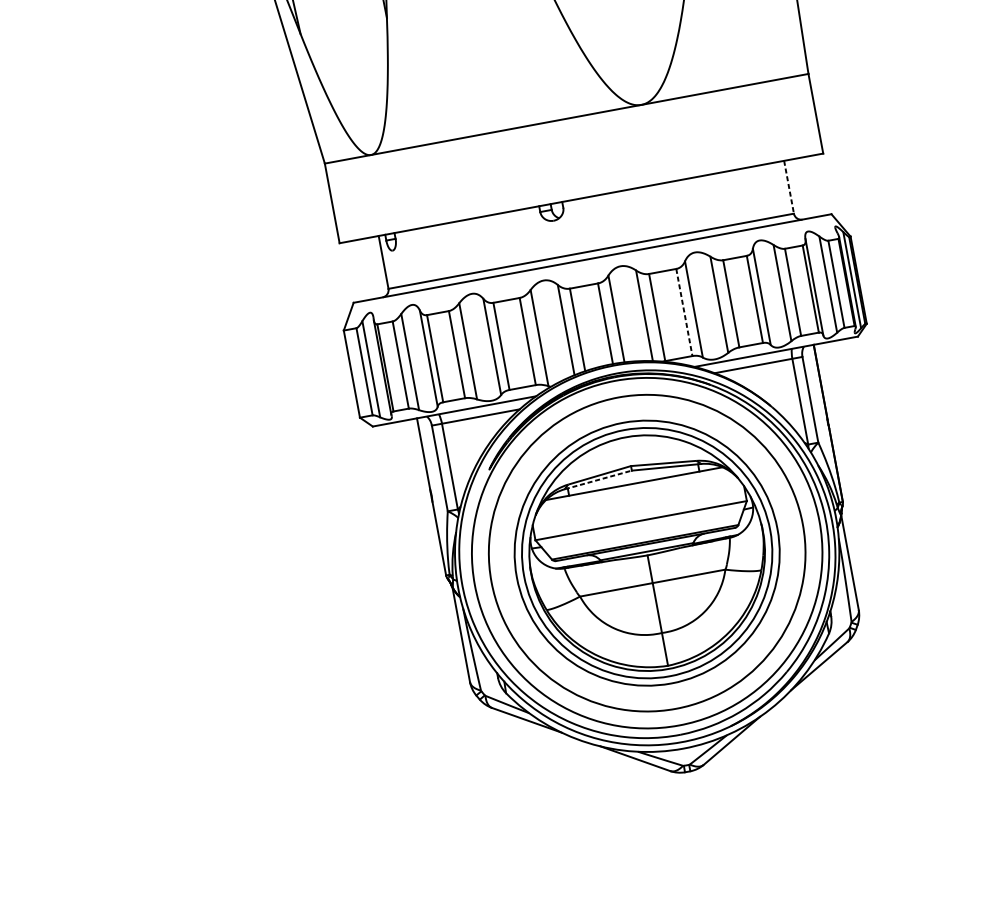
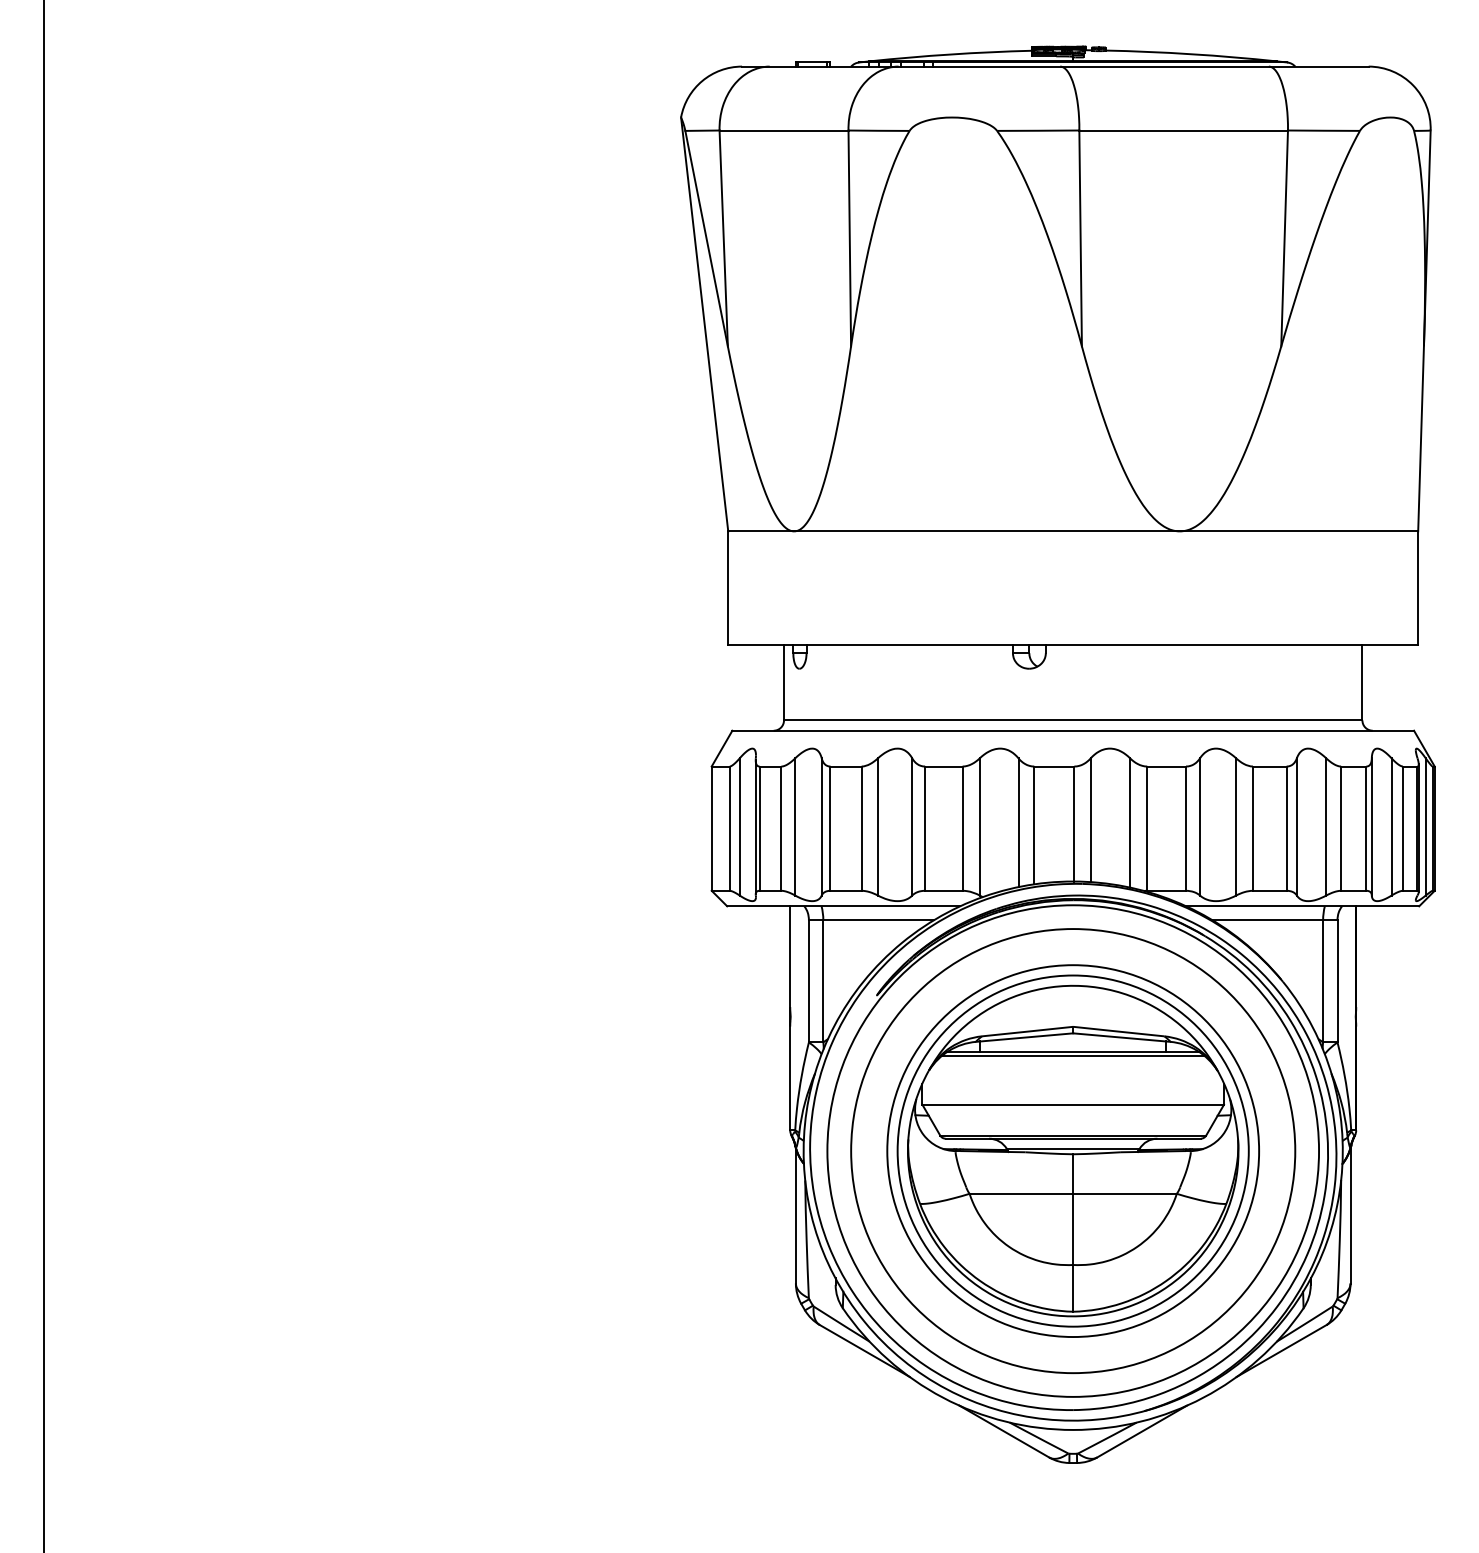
line: (789, 187) -> (1362, 682), dashed -> solid
line: (684, 313) -> (1186, 829), dashed -> solid
line: (598, 479) -> (1024, 1037), dashed -> solid
line: (634, 486) -> (1072, 1056), added

